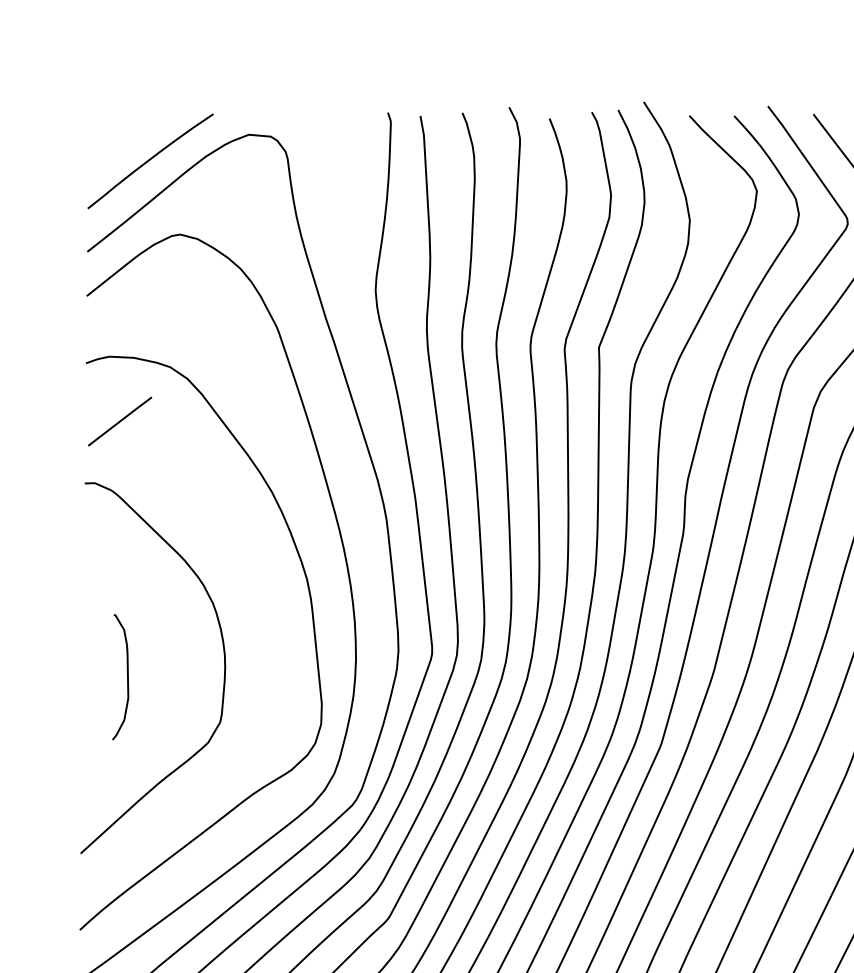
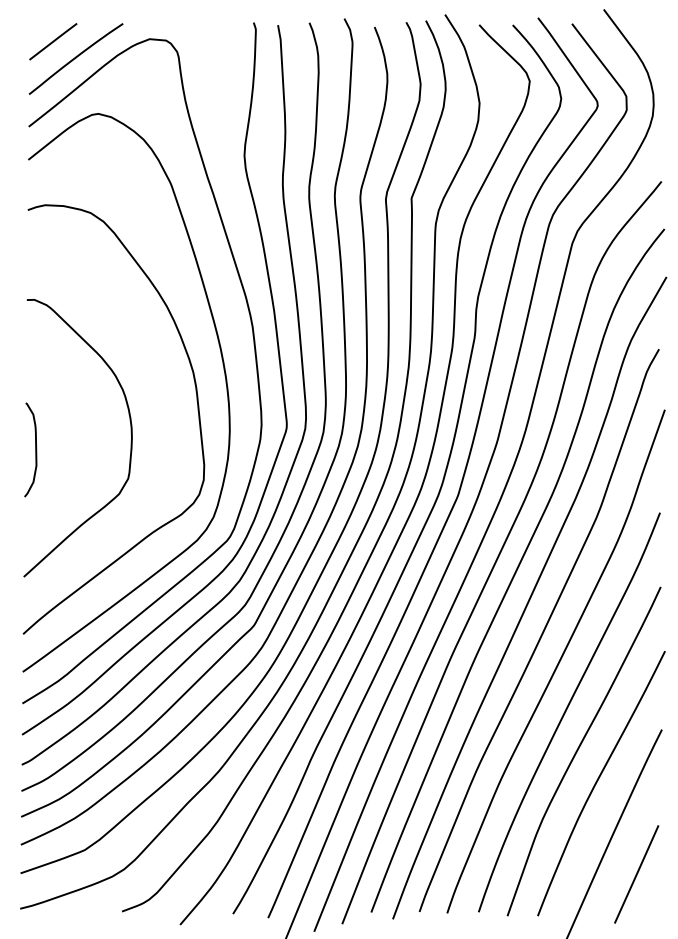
line: (120, 421) -> (53, 41), moved
curve: (127, 676) -> (35, 449), moved

